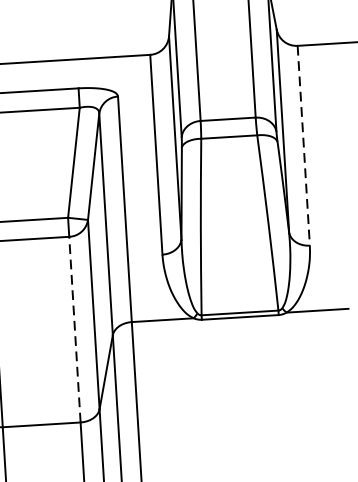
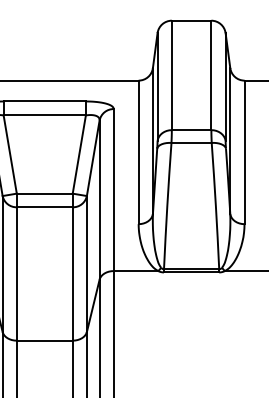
line: (303, 145) -> (244, 152), dashed -> solid
line: (74, 330) -> (72, 274), dashed -> solid

